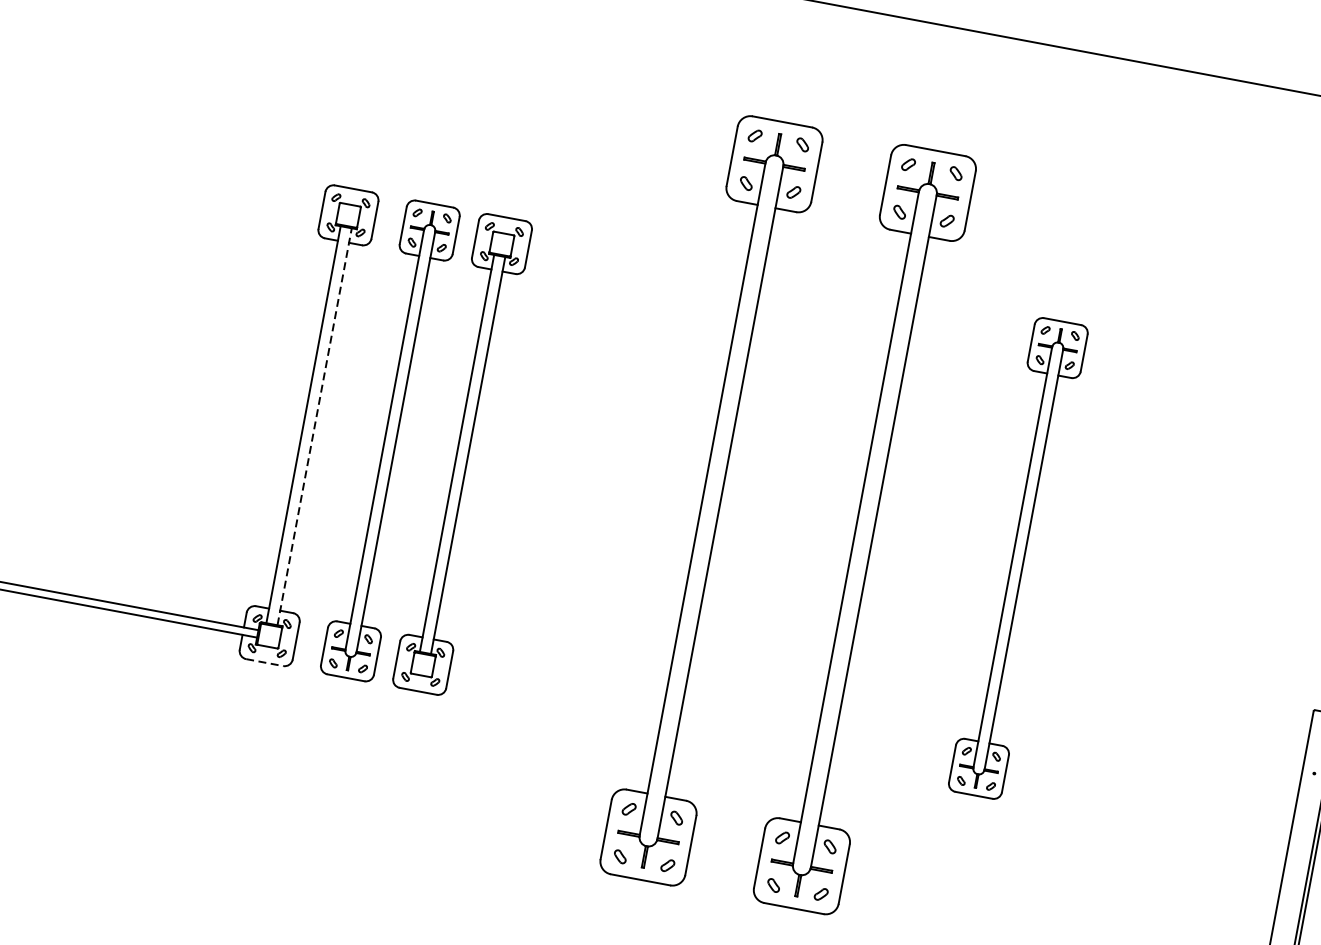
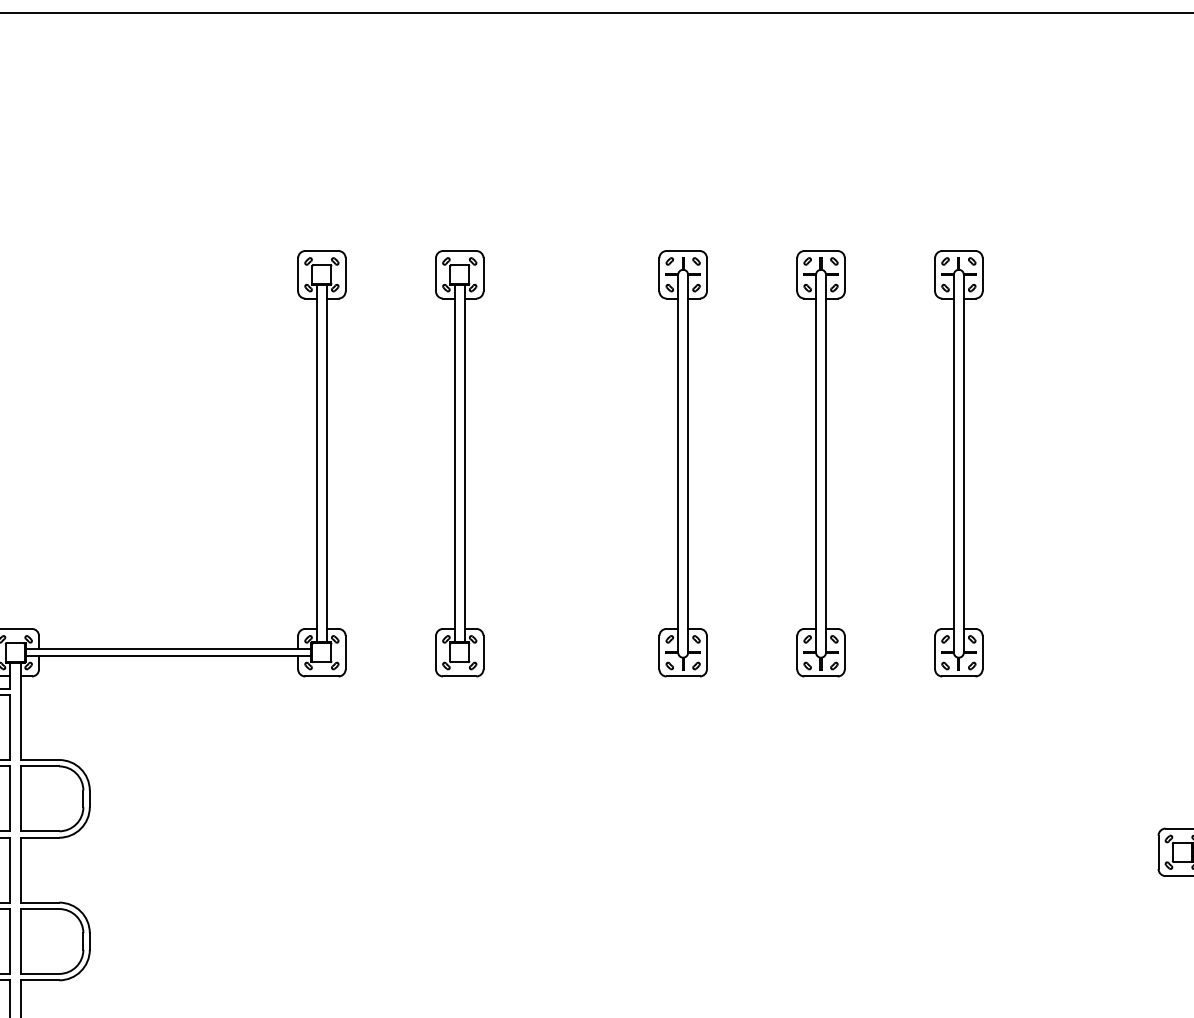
line: (314, 426) -> (326, 463), dashed -> solid
part: (389, 440) -> (394, 463), removed
part: (710, 500) -> (682, 463), size x0.62
part: (864, 529) -> (820, 463), size x0.62
line: (264, 662) -> (321, 676), dashed -> solid

